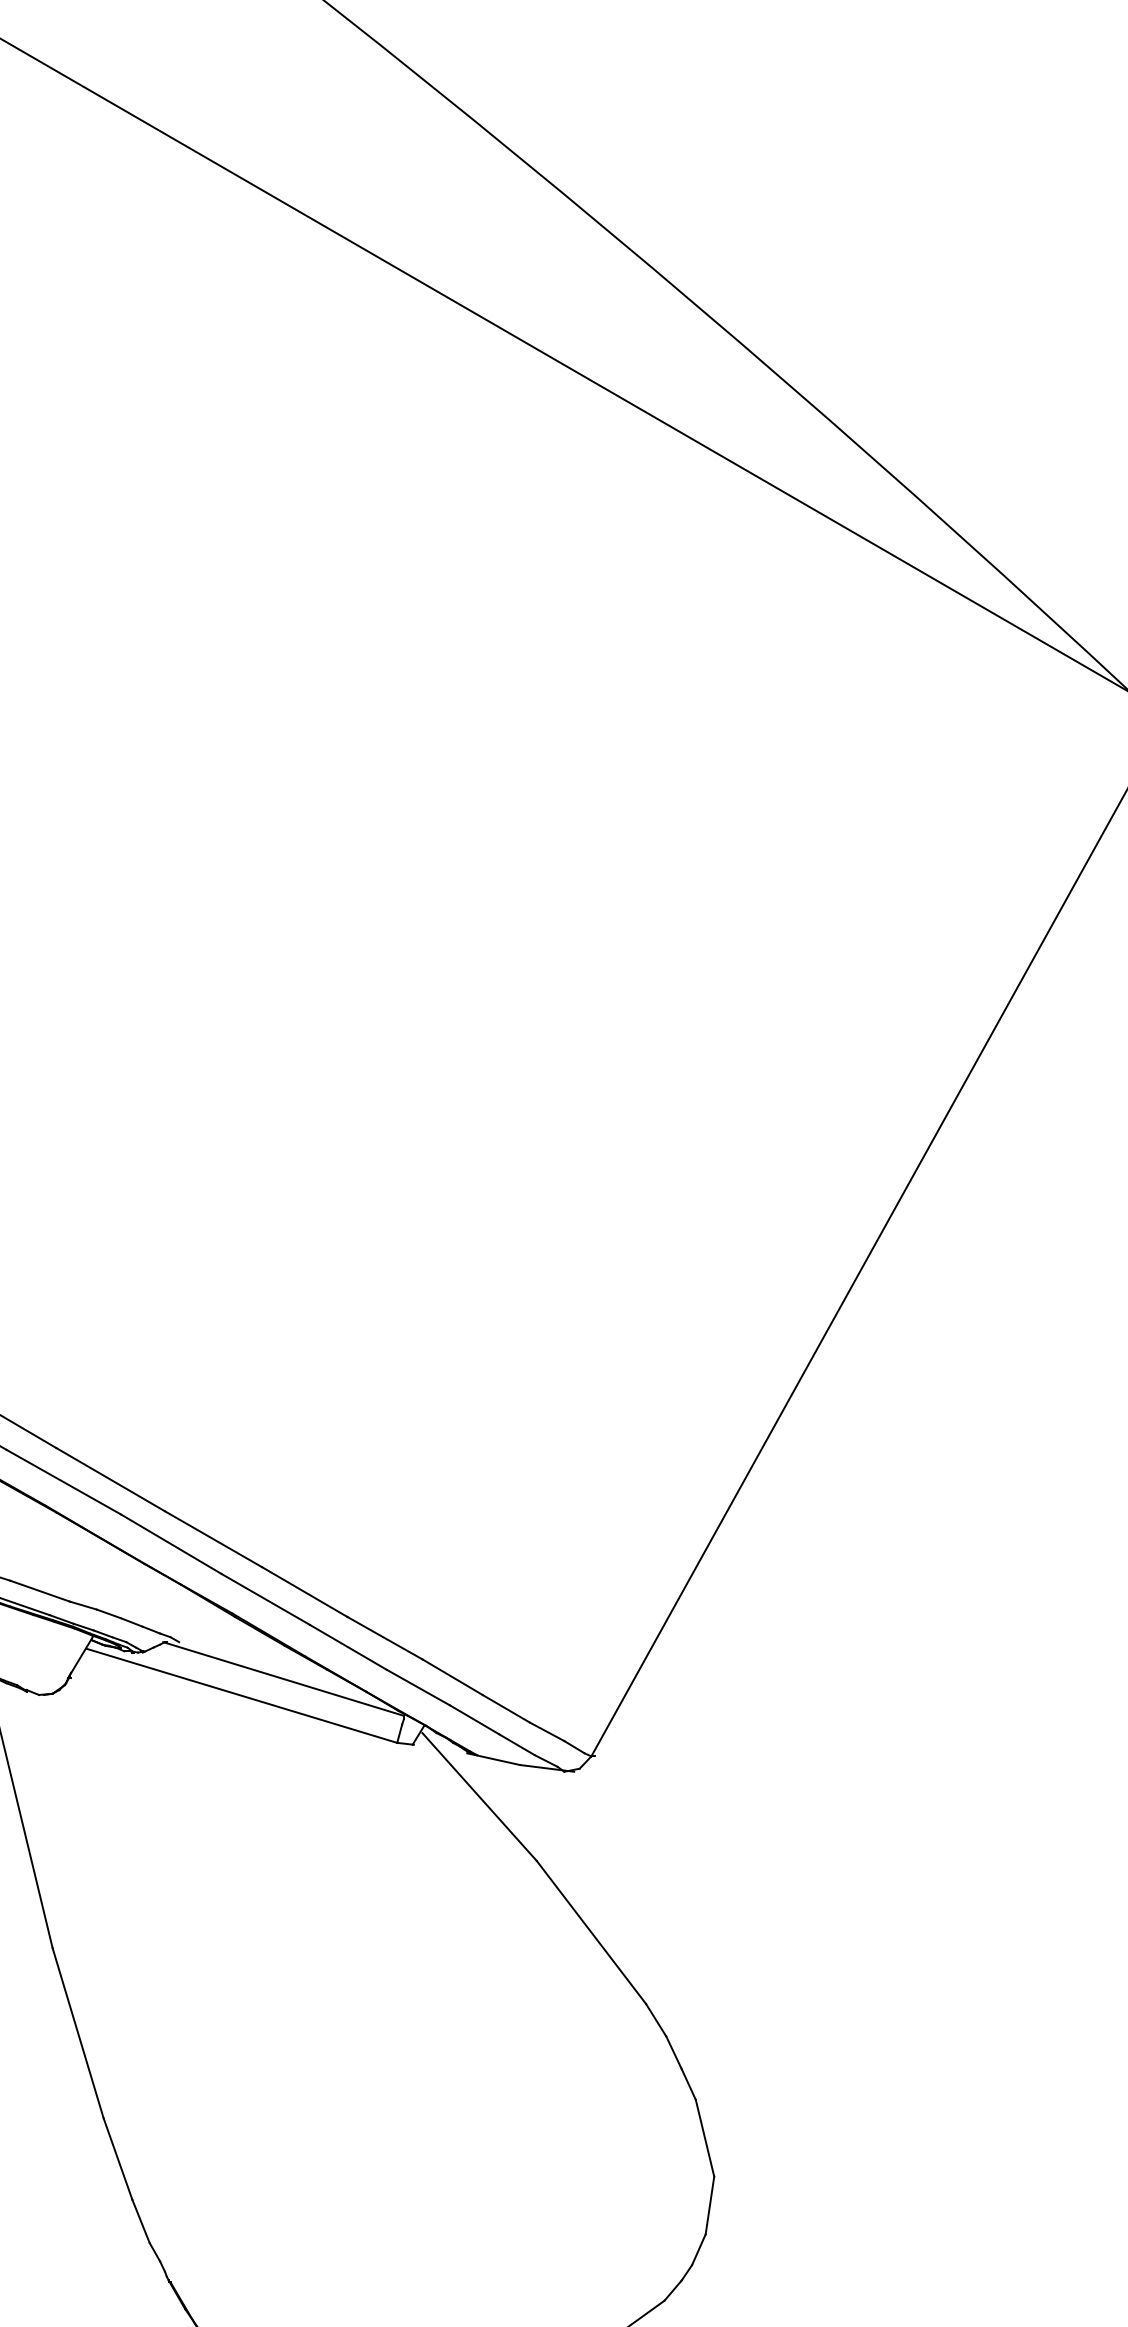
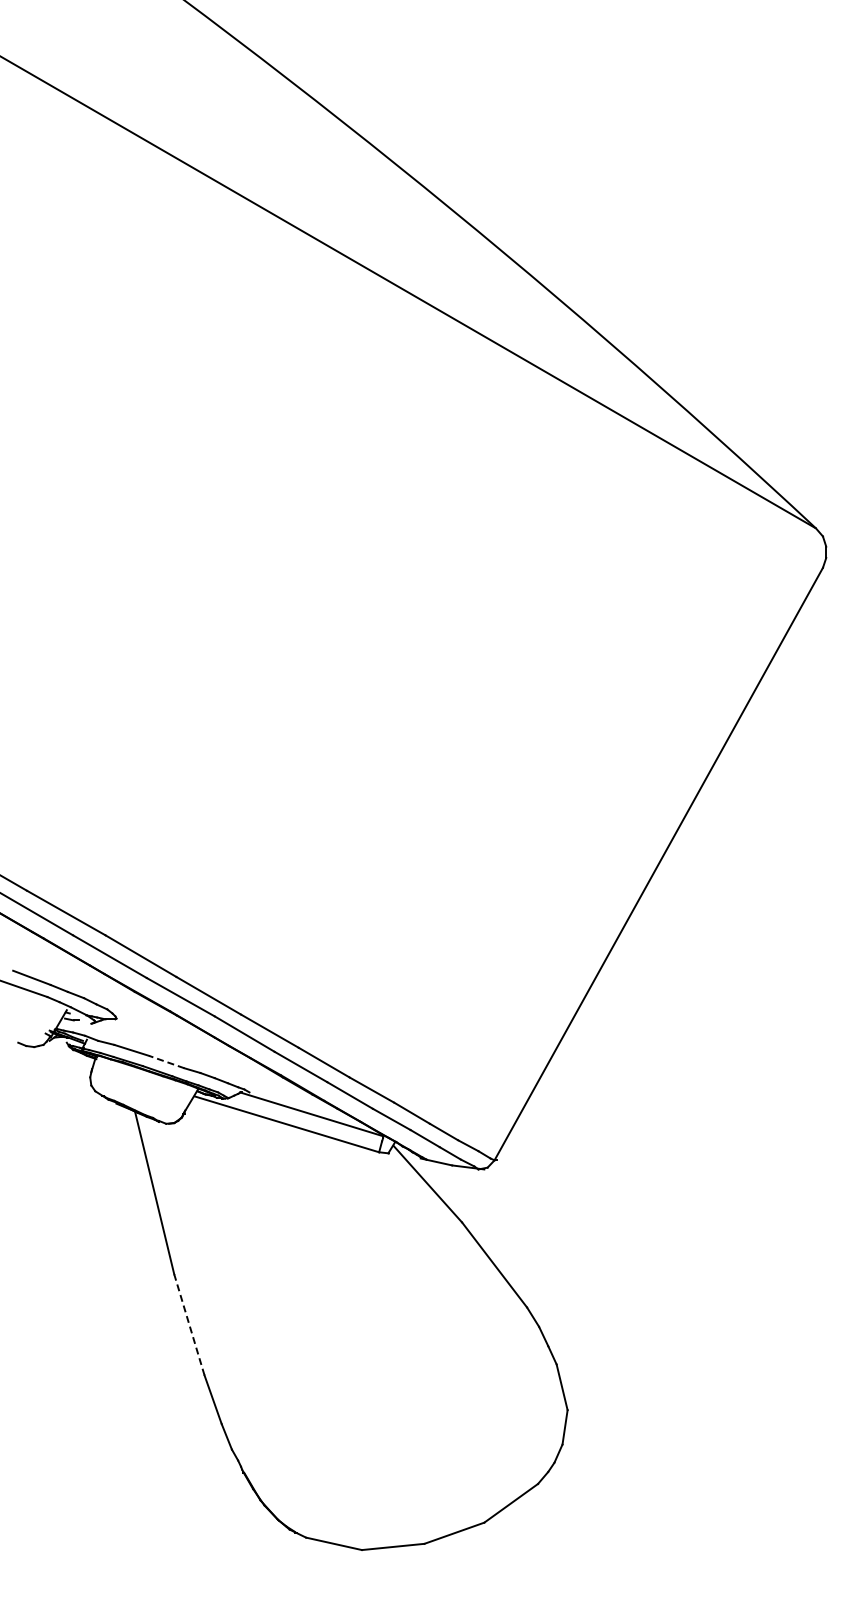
line: (39, 1591) -> (166, 1062), solid -> dashed
line: (78, 2032) -> (189, 1324), solid -> dashed

